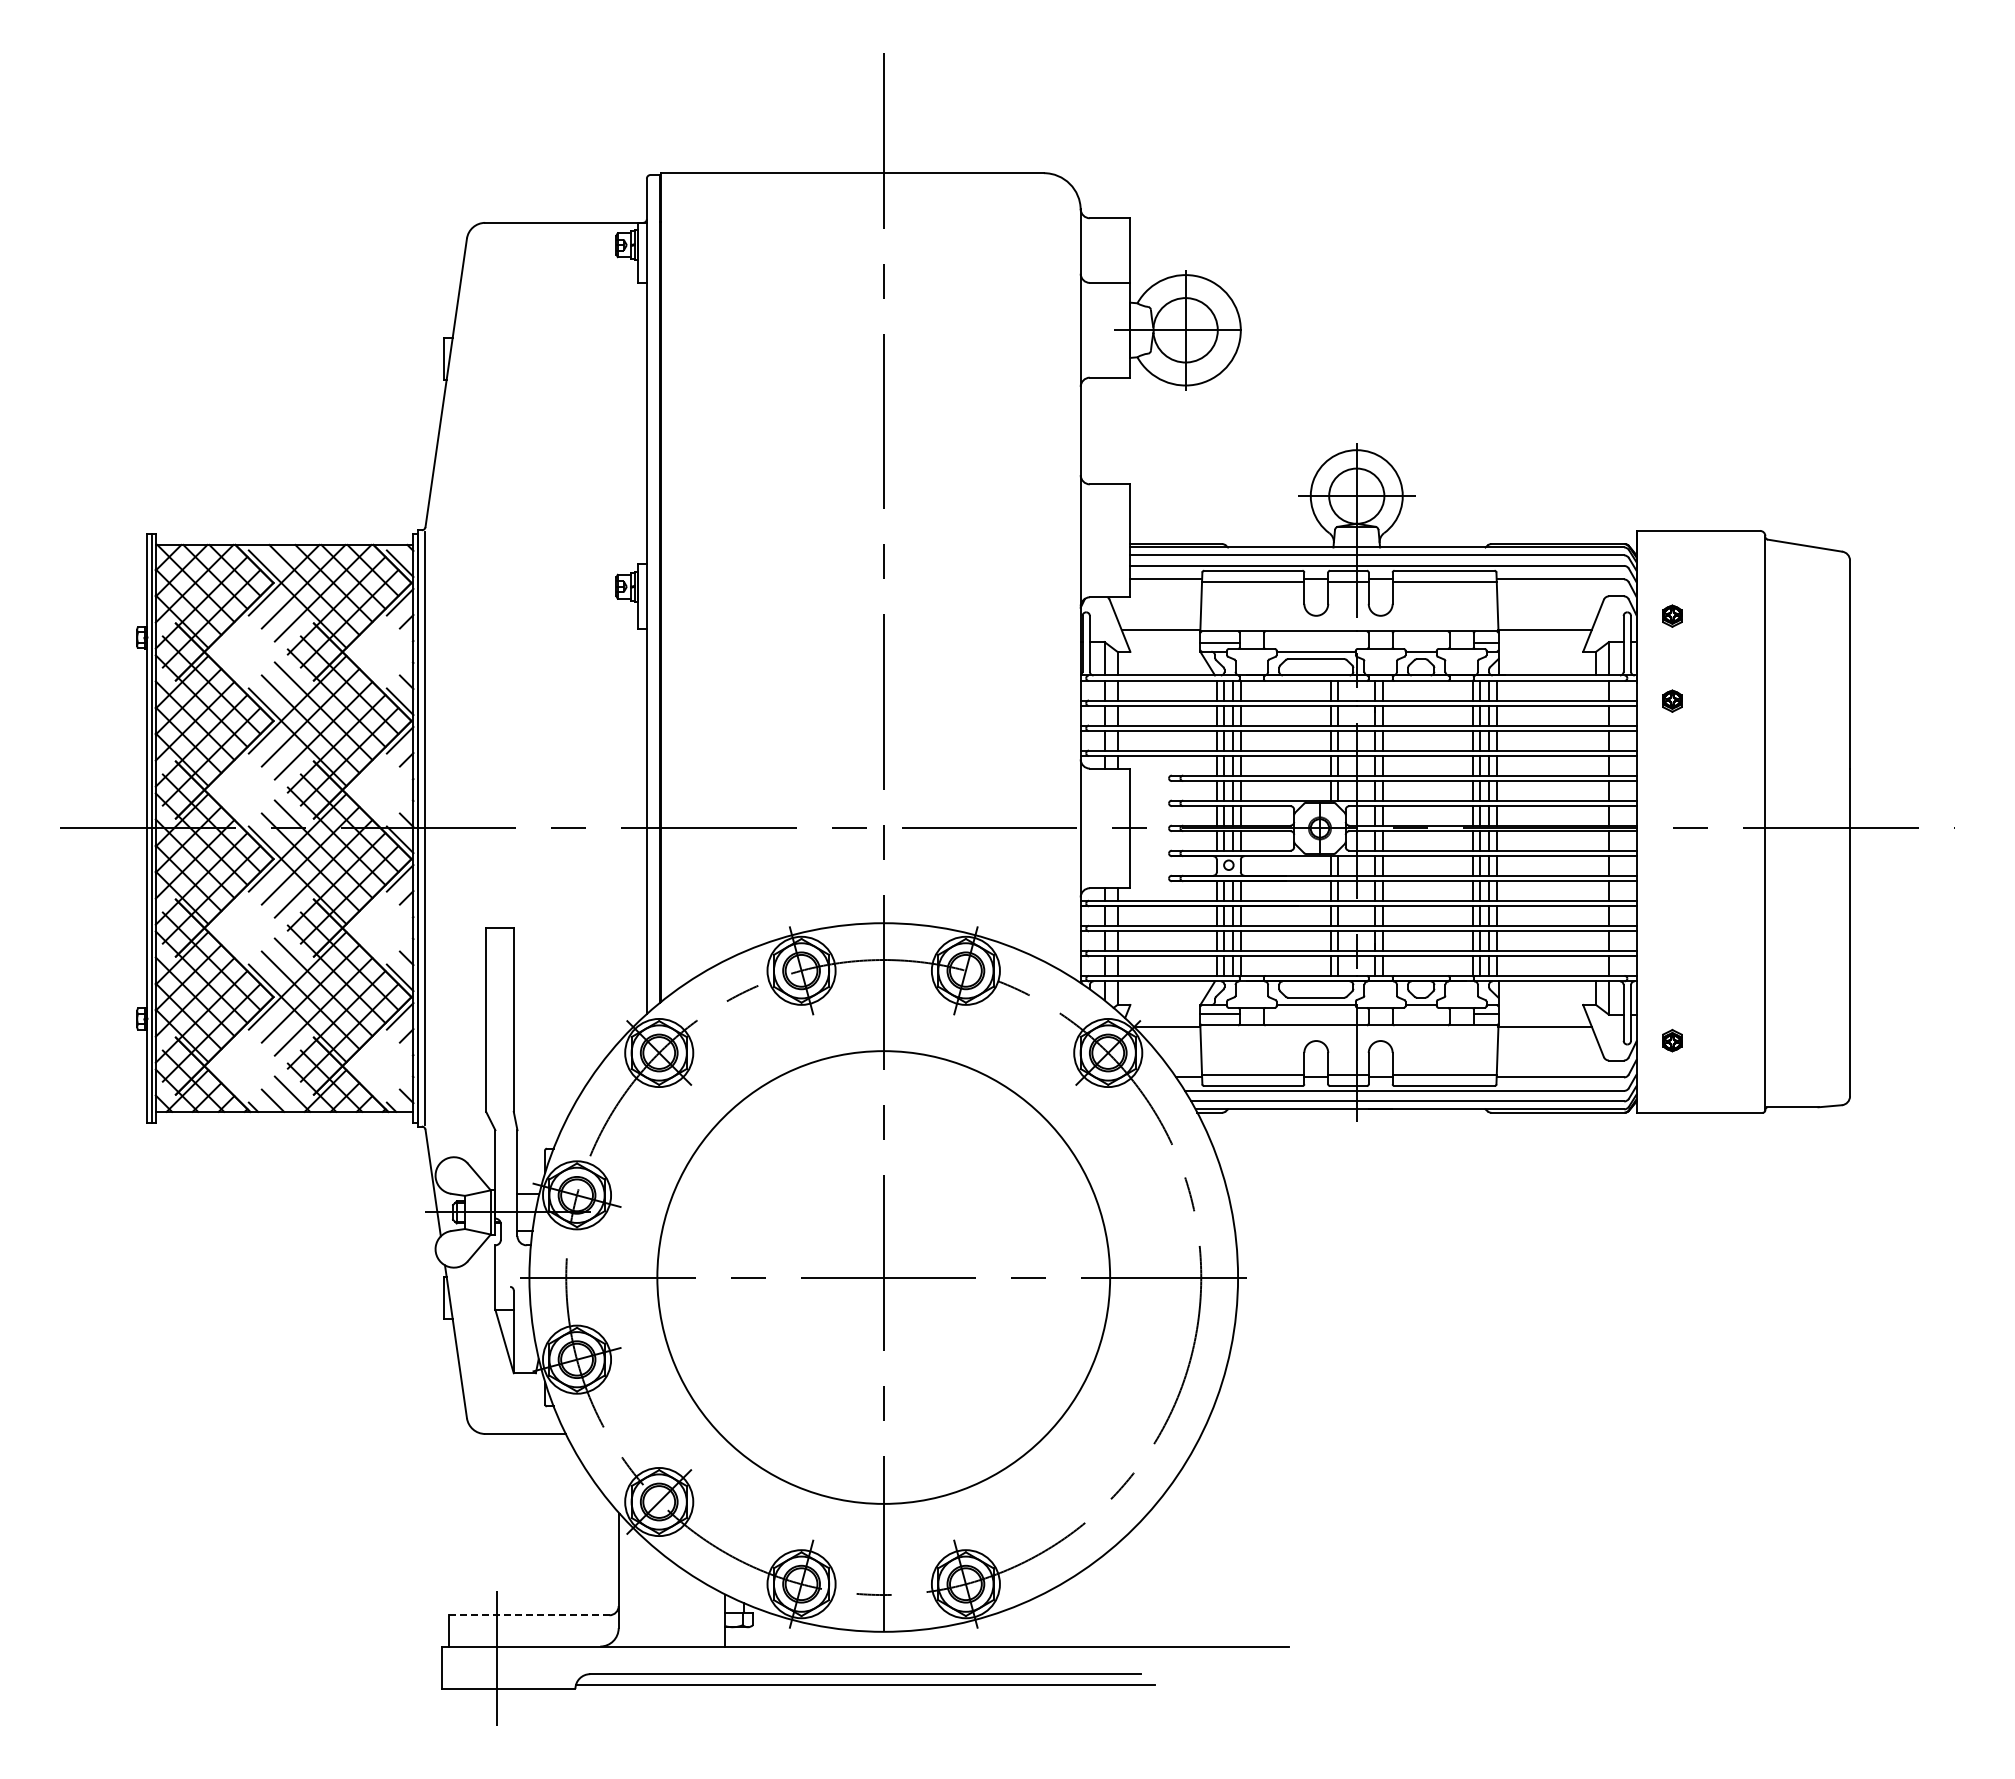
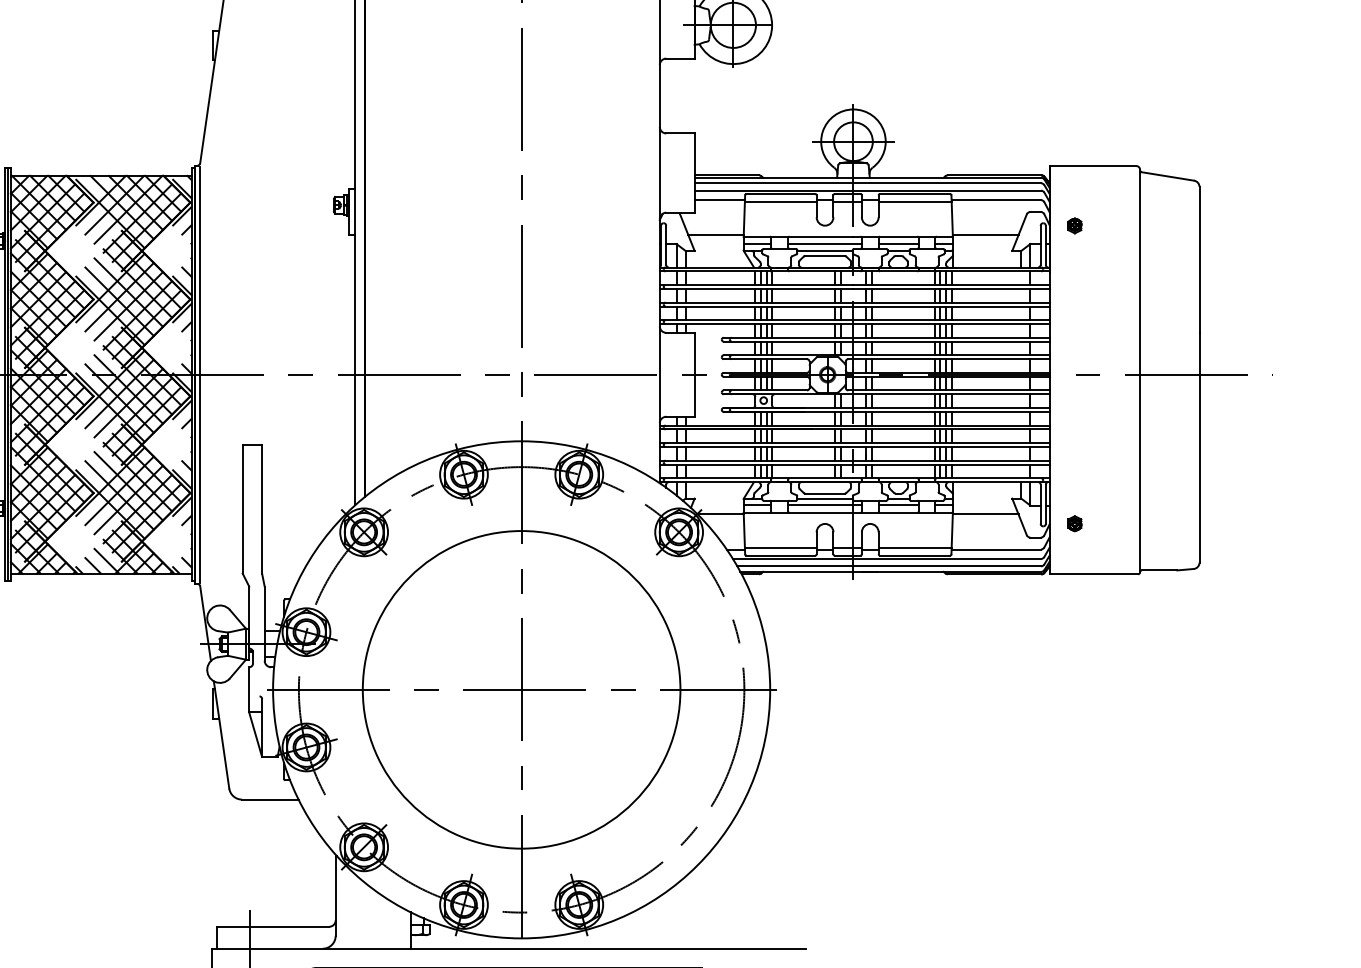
line: (1315, 642) -> (824, 244), added
line: (1420, 642) -> (898, 244), added
part: (1672, 700) -> (1074, 285), removed
line: (1315, 1014) -> (824, 505), added
line: (1420, 1014) -> (898, 505), added
line: (528, 1615) -> (272, 926), dashed -> solid

